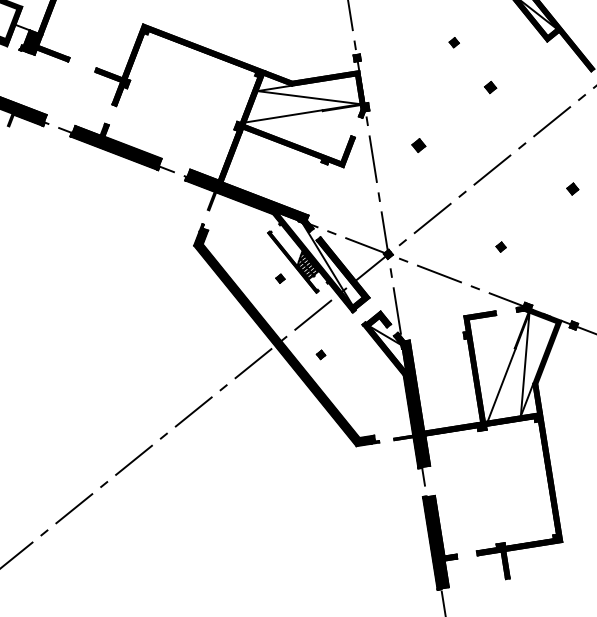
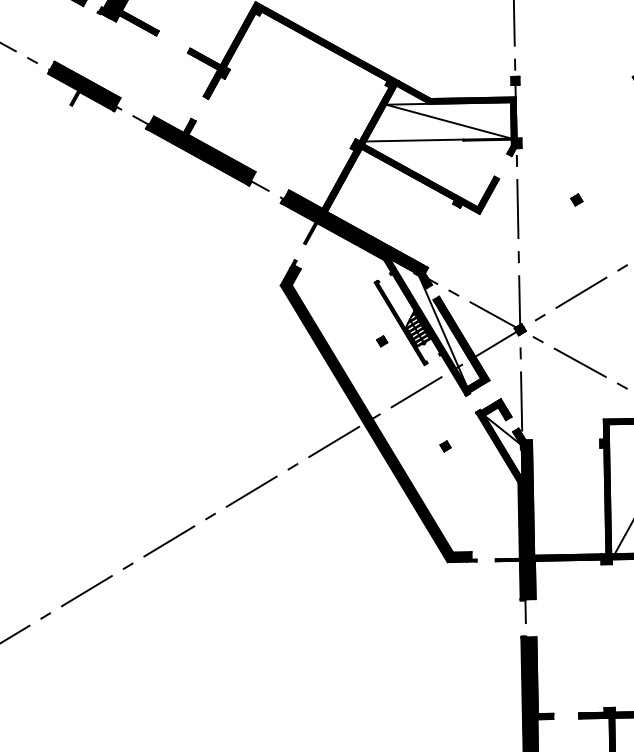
part: (418, 145) -> (576, 199), size x0.71
part: (320, 354) -> (444, 445), moved

